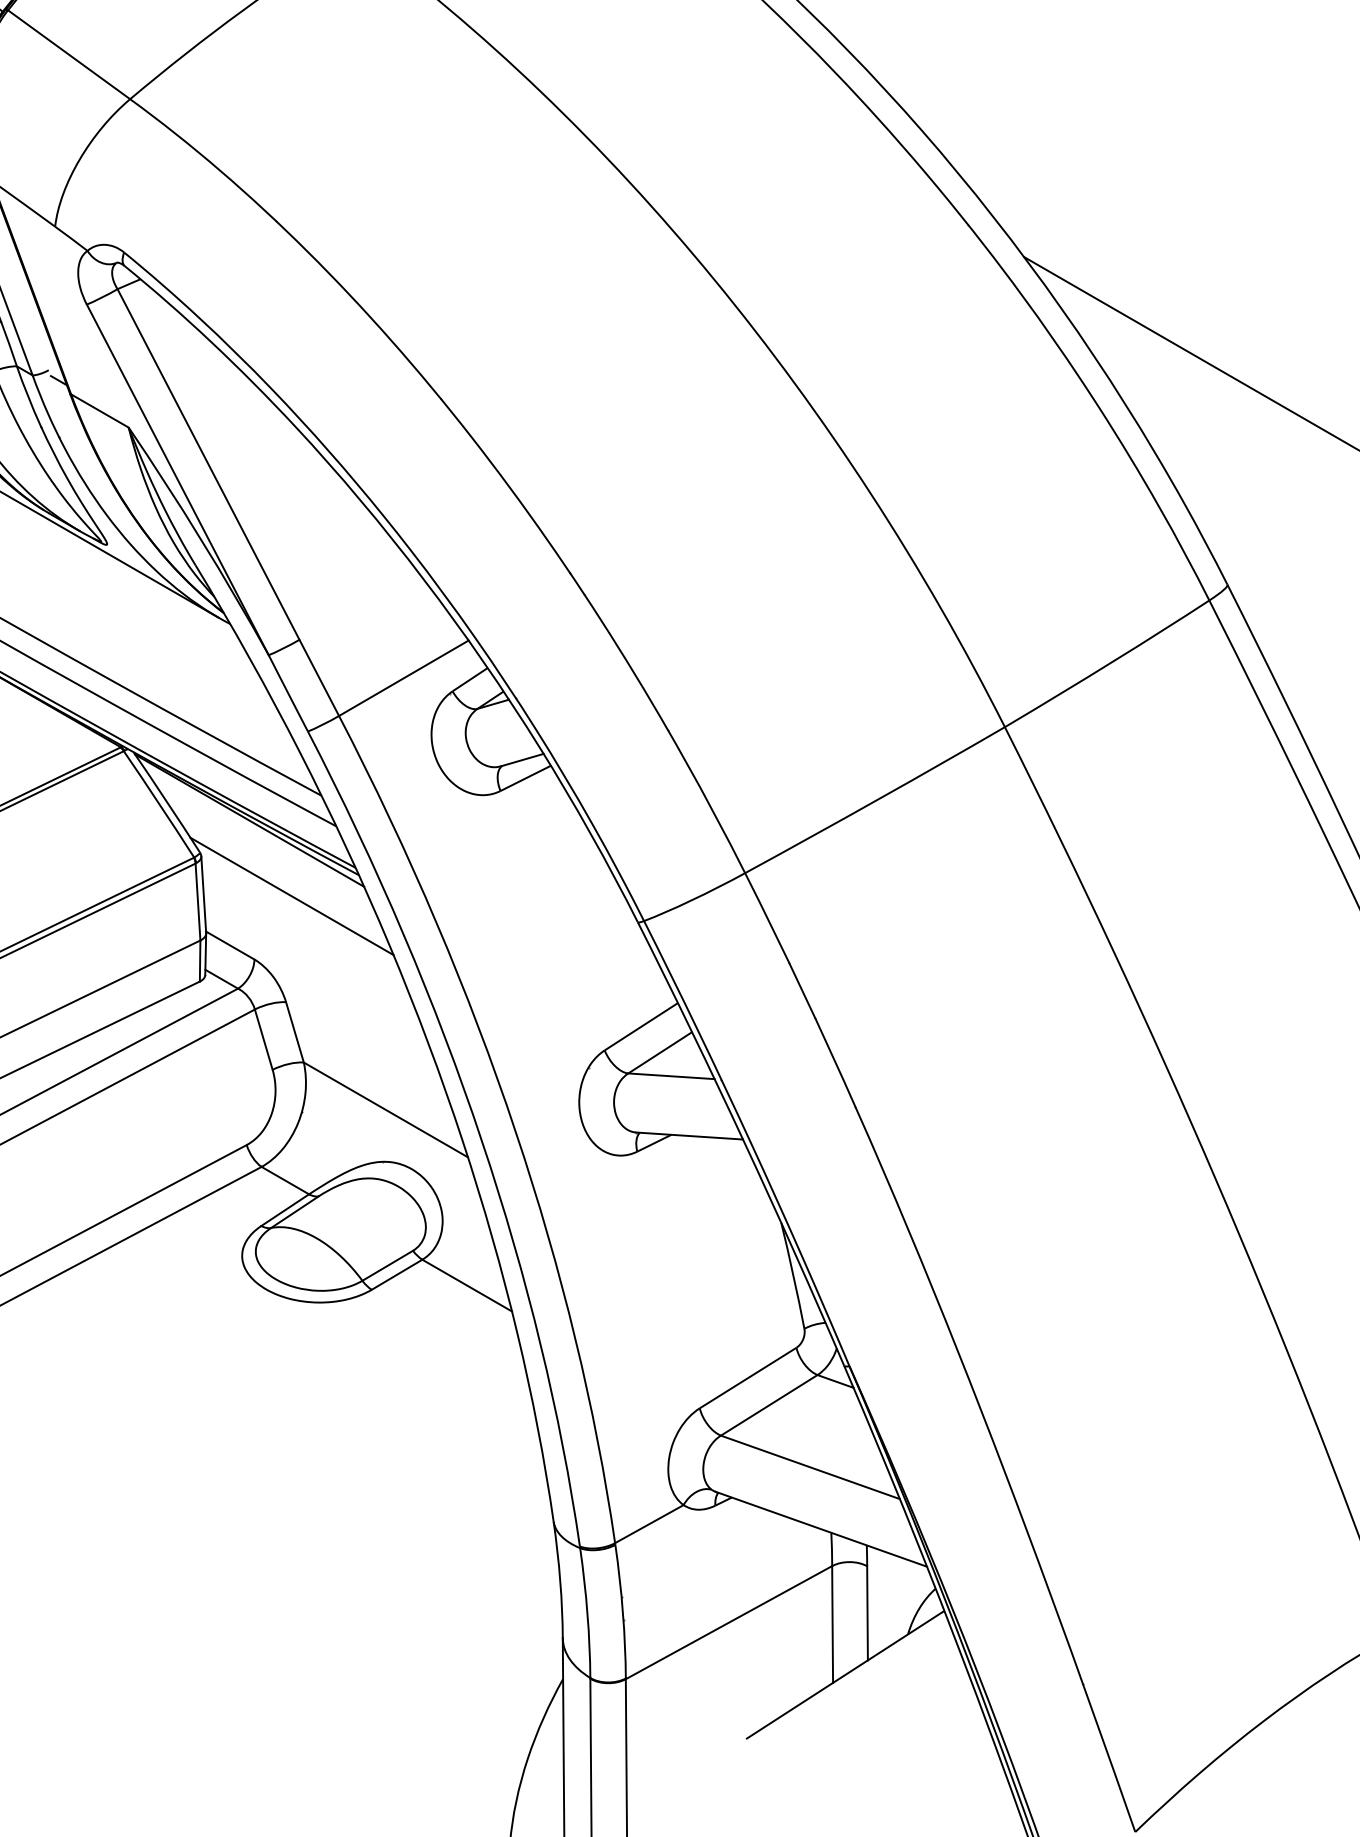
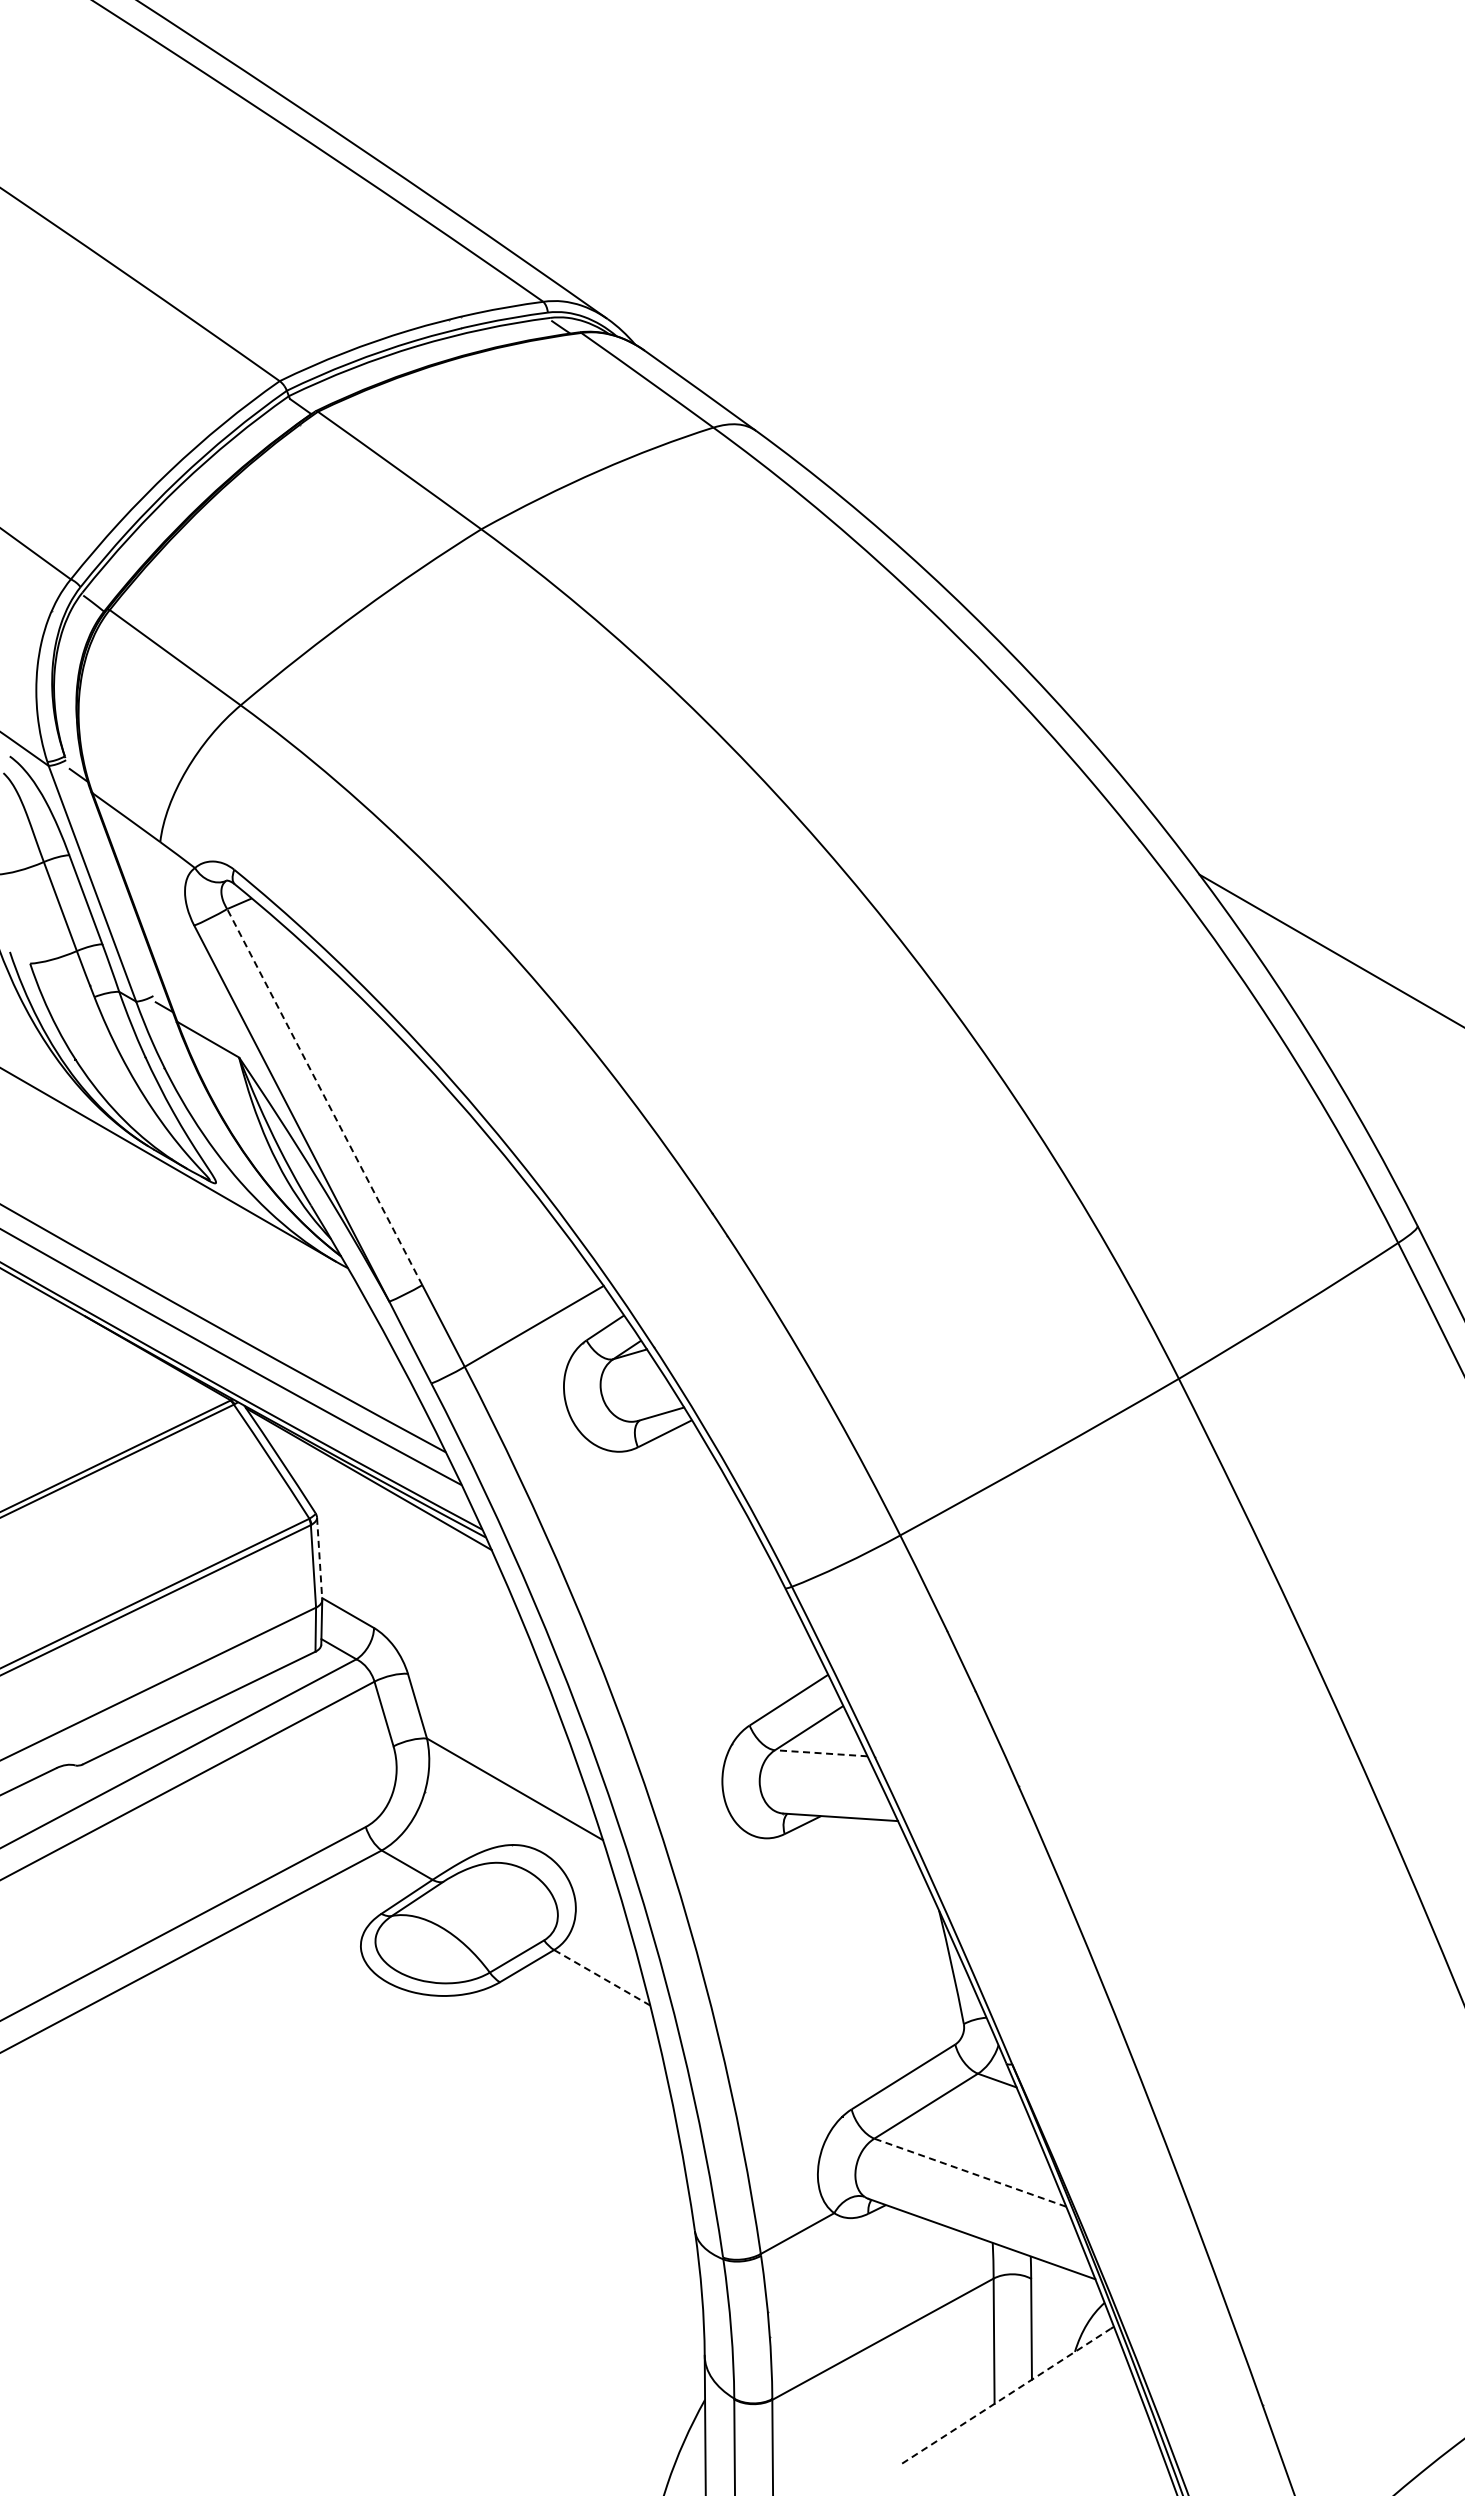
line: (208, 464) -> (324, 1097), solid -> dashed
line: (203, 894) -> (319, 1558), solid -> dashed
line: (292, 896) -> (414, 1560), removed
line: (670, 1076) -> (820, 1753), solid -> dashed
line: (467, 1285) -> (602, 1977), solid -> dashed
line: (810, 1467) -> (970, 2172), solid -> dashed
line: (844, 1676) -> (1006, 2396), solid -> dashed

